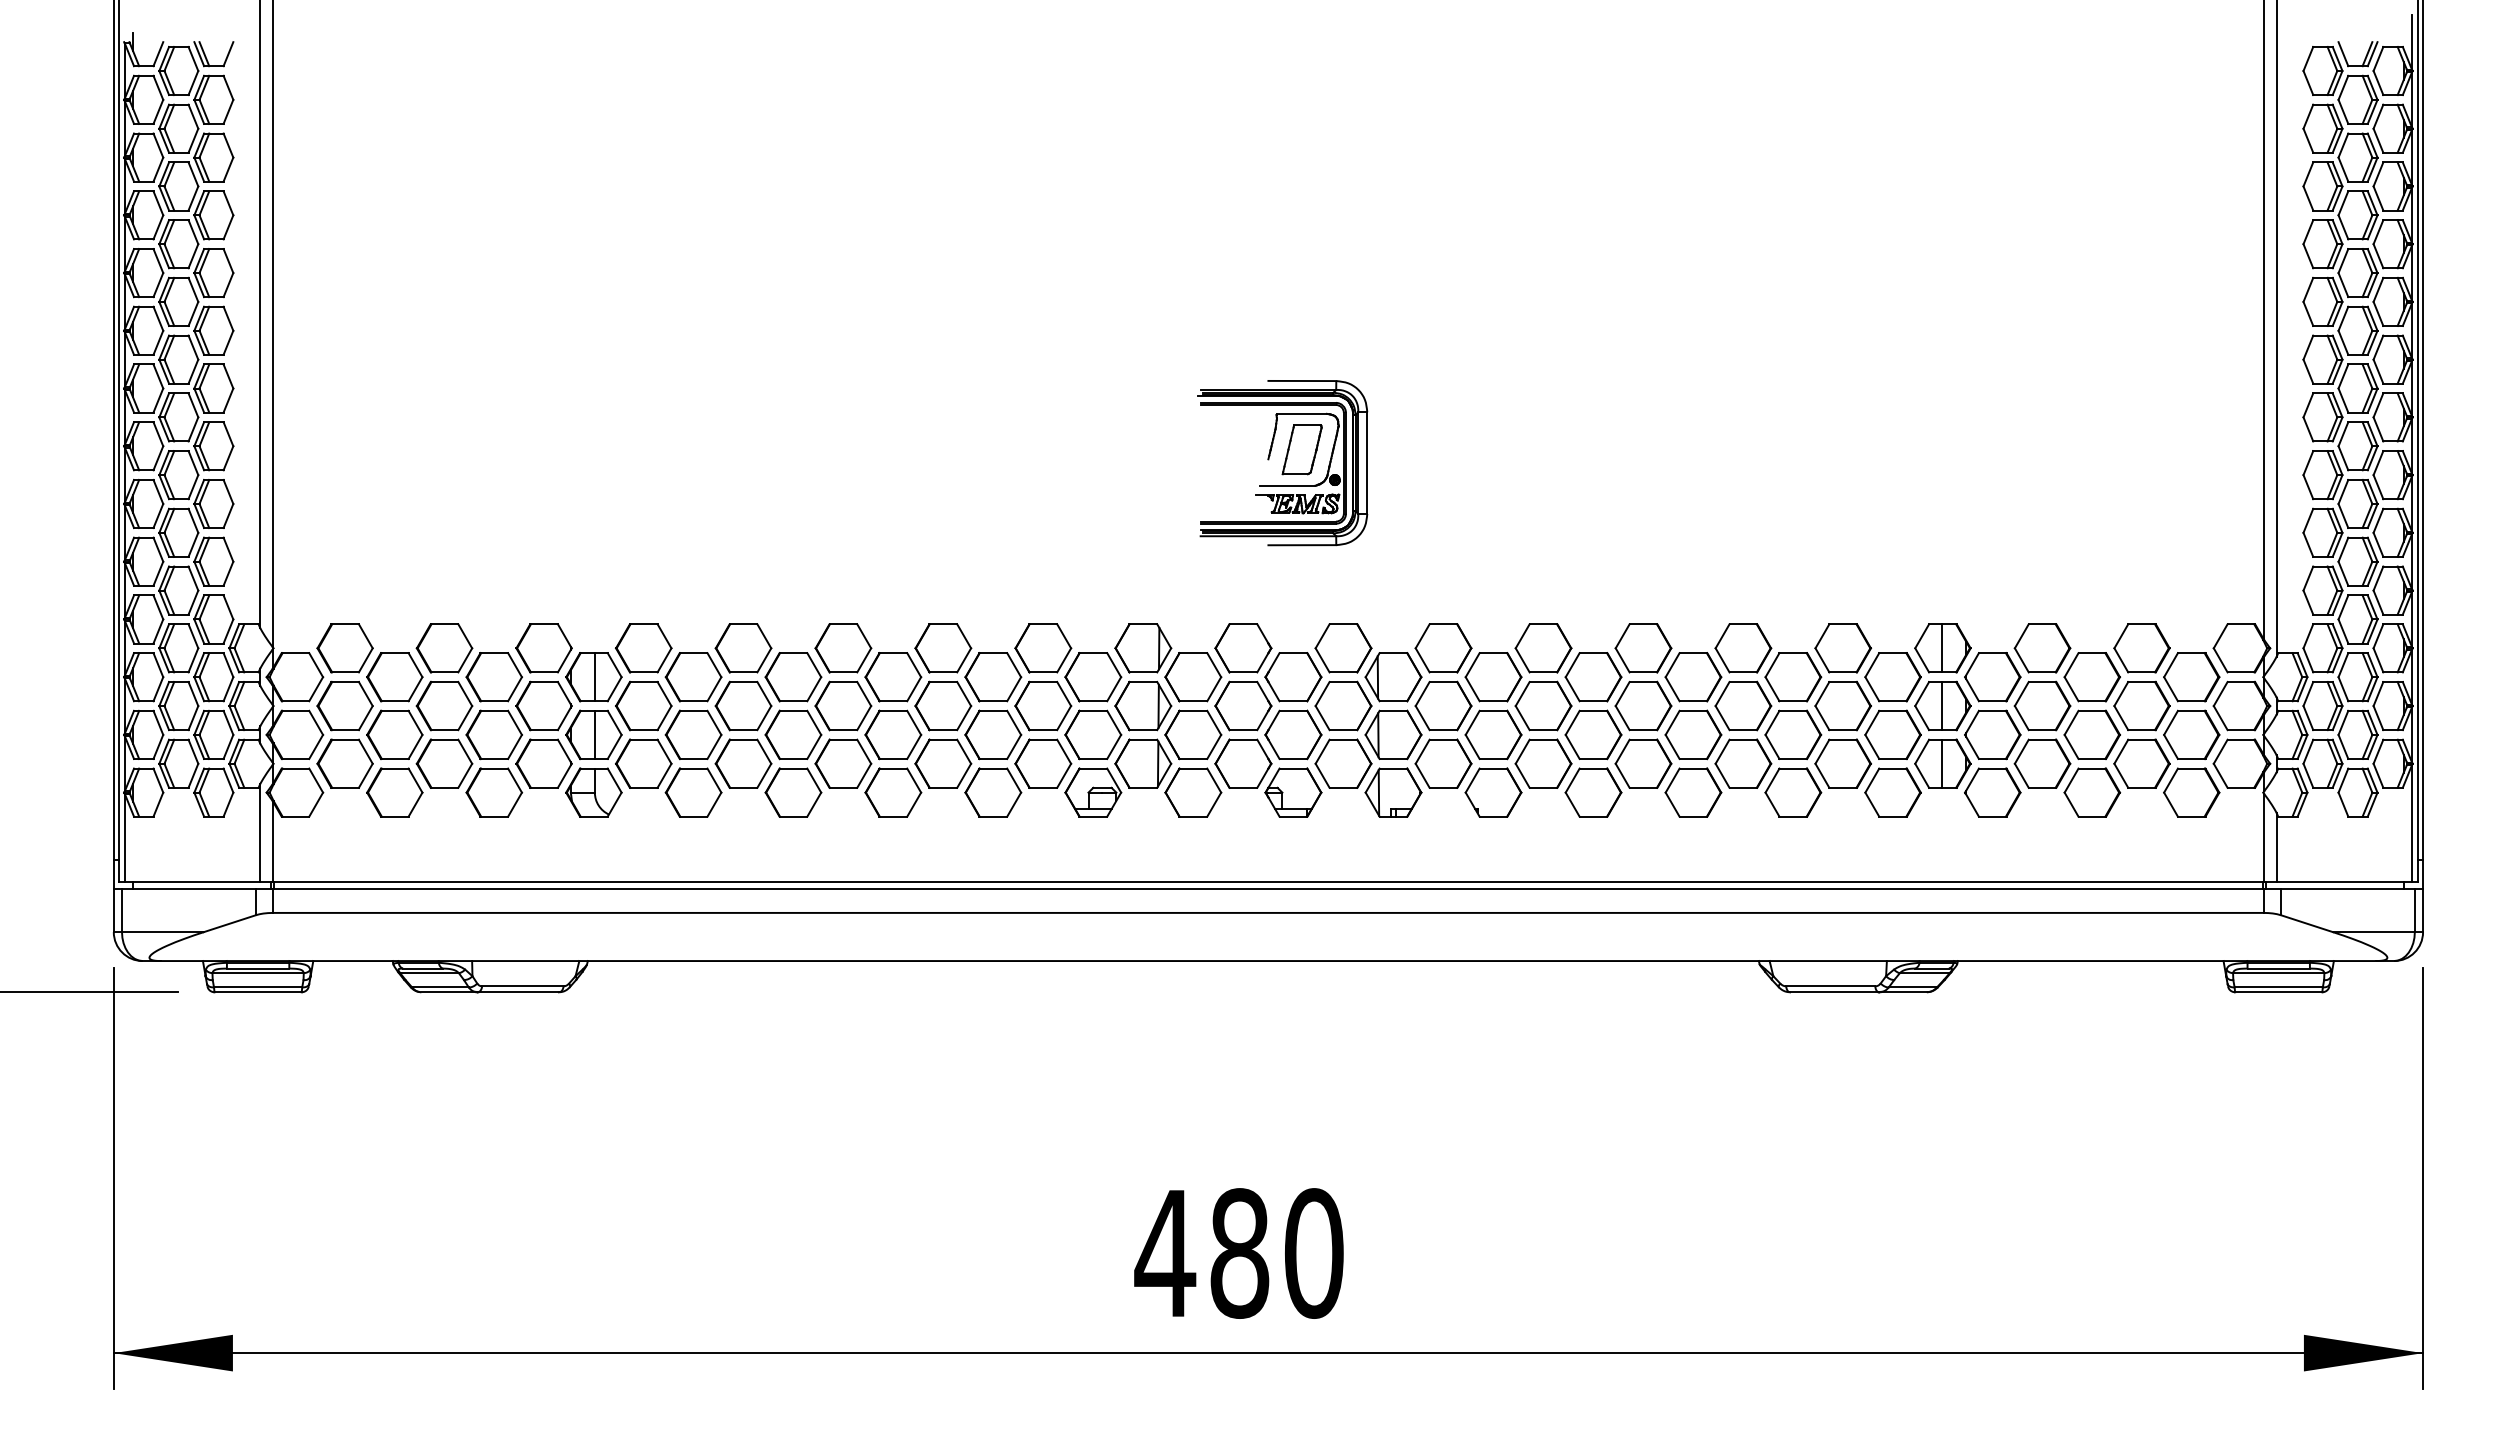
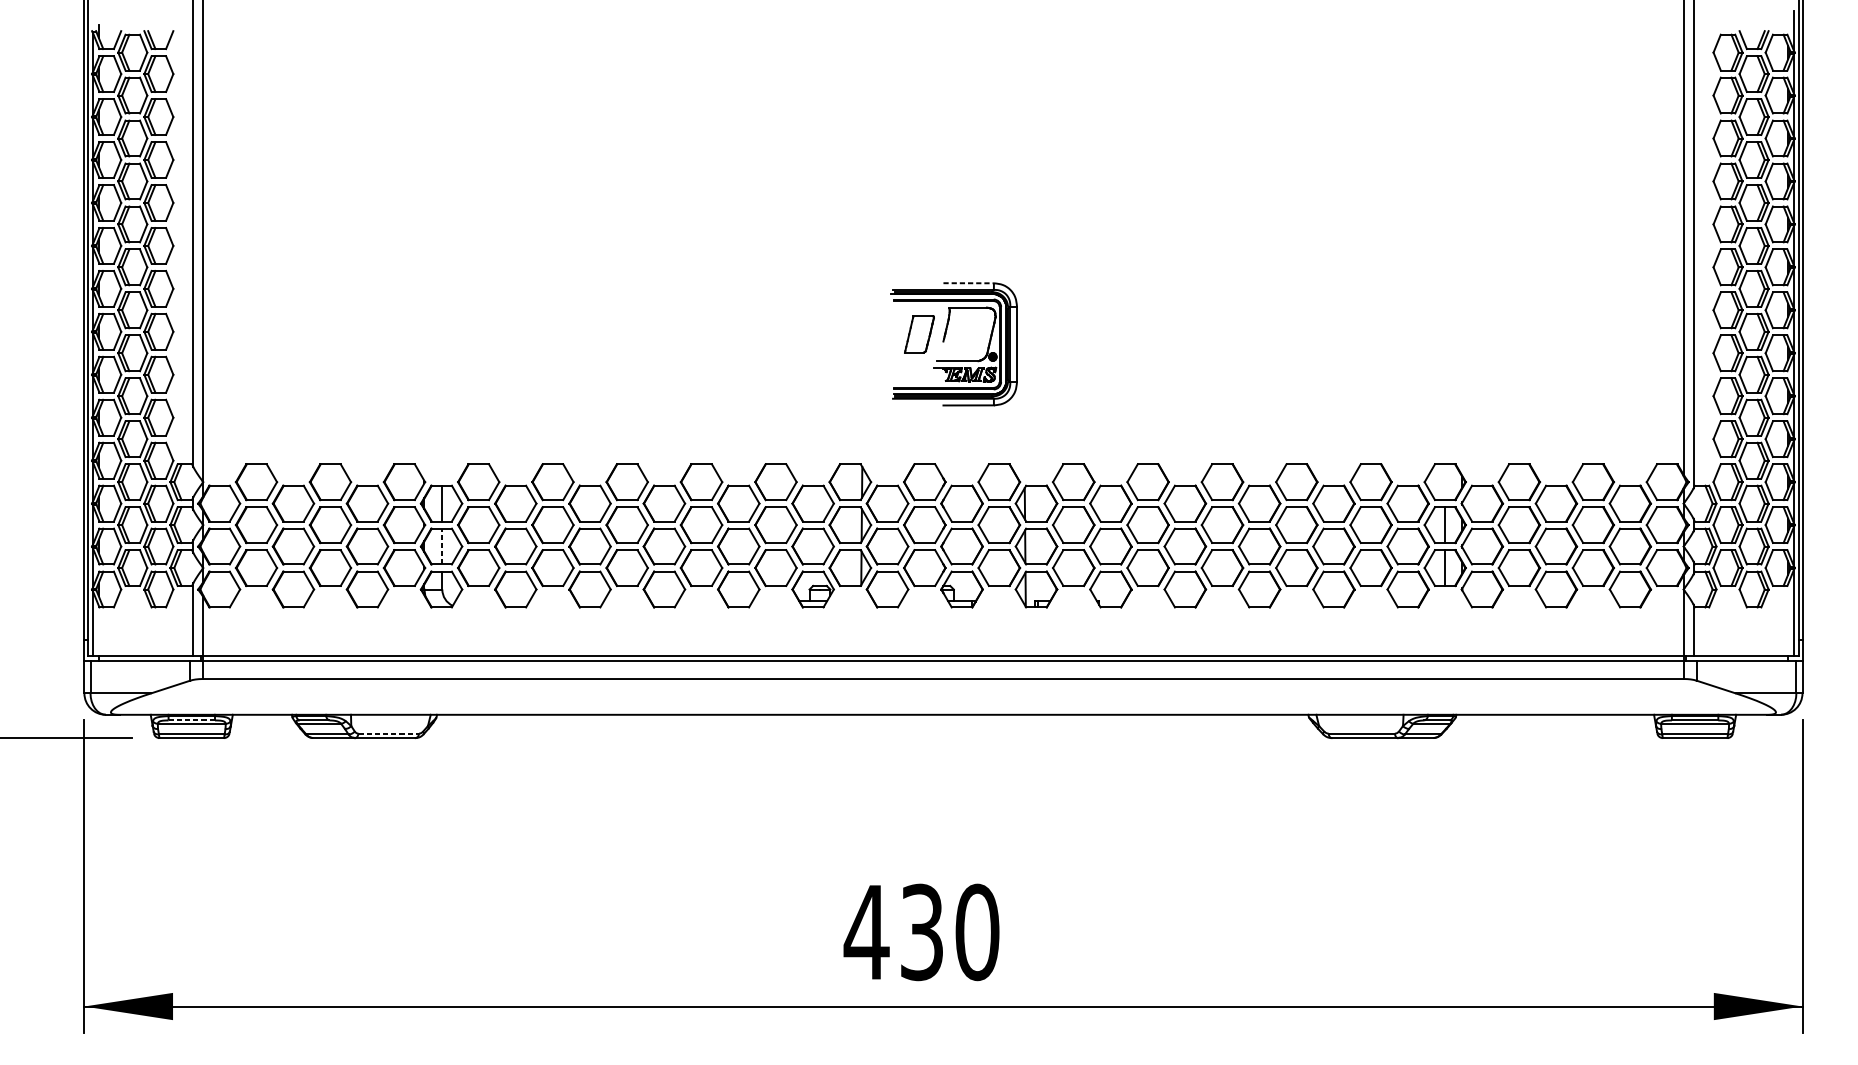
line: (1302, 381) -> (968, 283), solid -> dashed
part: (1301, 449) -> (918, 334), moved
line: (1941, 648) -> (1444, 482), removed
line: (594, 734) -> (442, 546), solid -> dashed
line: (258, 968) -> (192, 720), solid -> dashed
line: (522, 986) -> (388, 733), solid -> dashed
text: (1239, 1253) -> (921, 932), 480 -> 430

